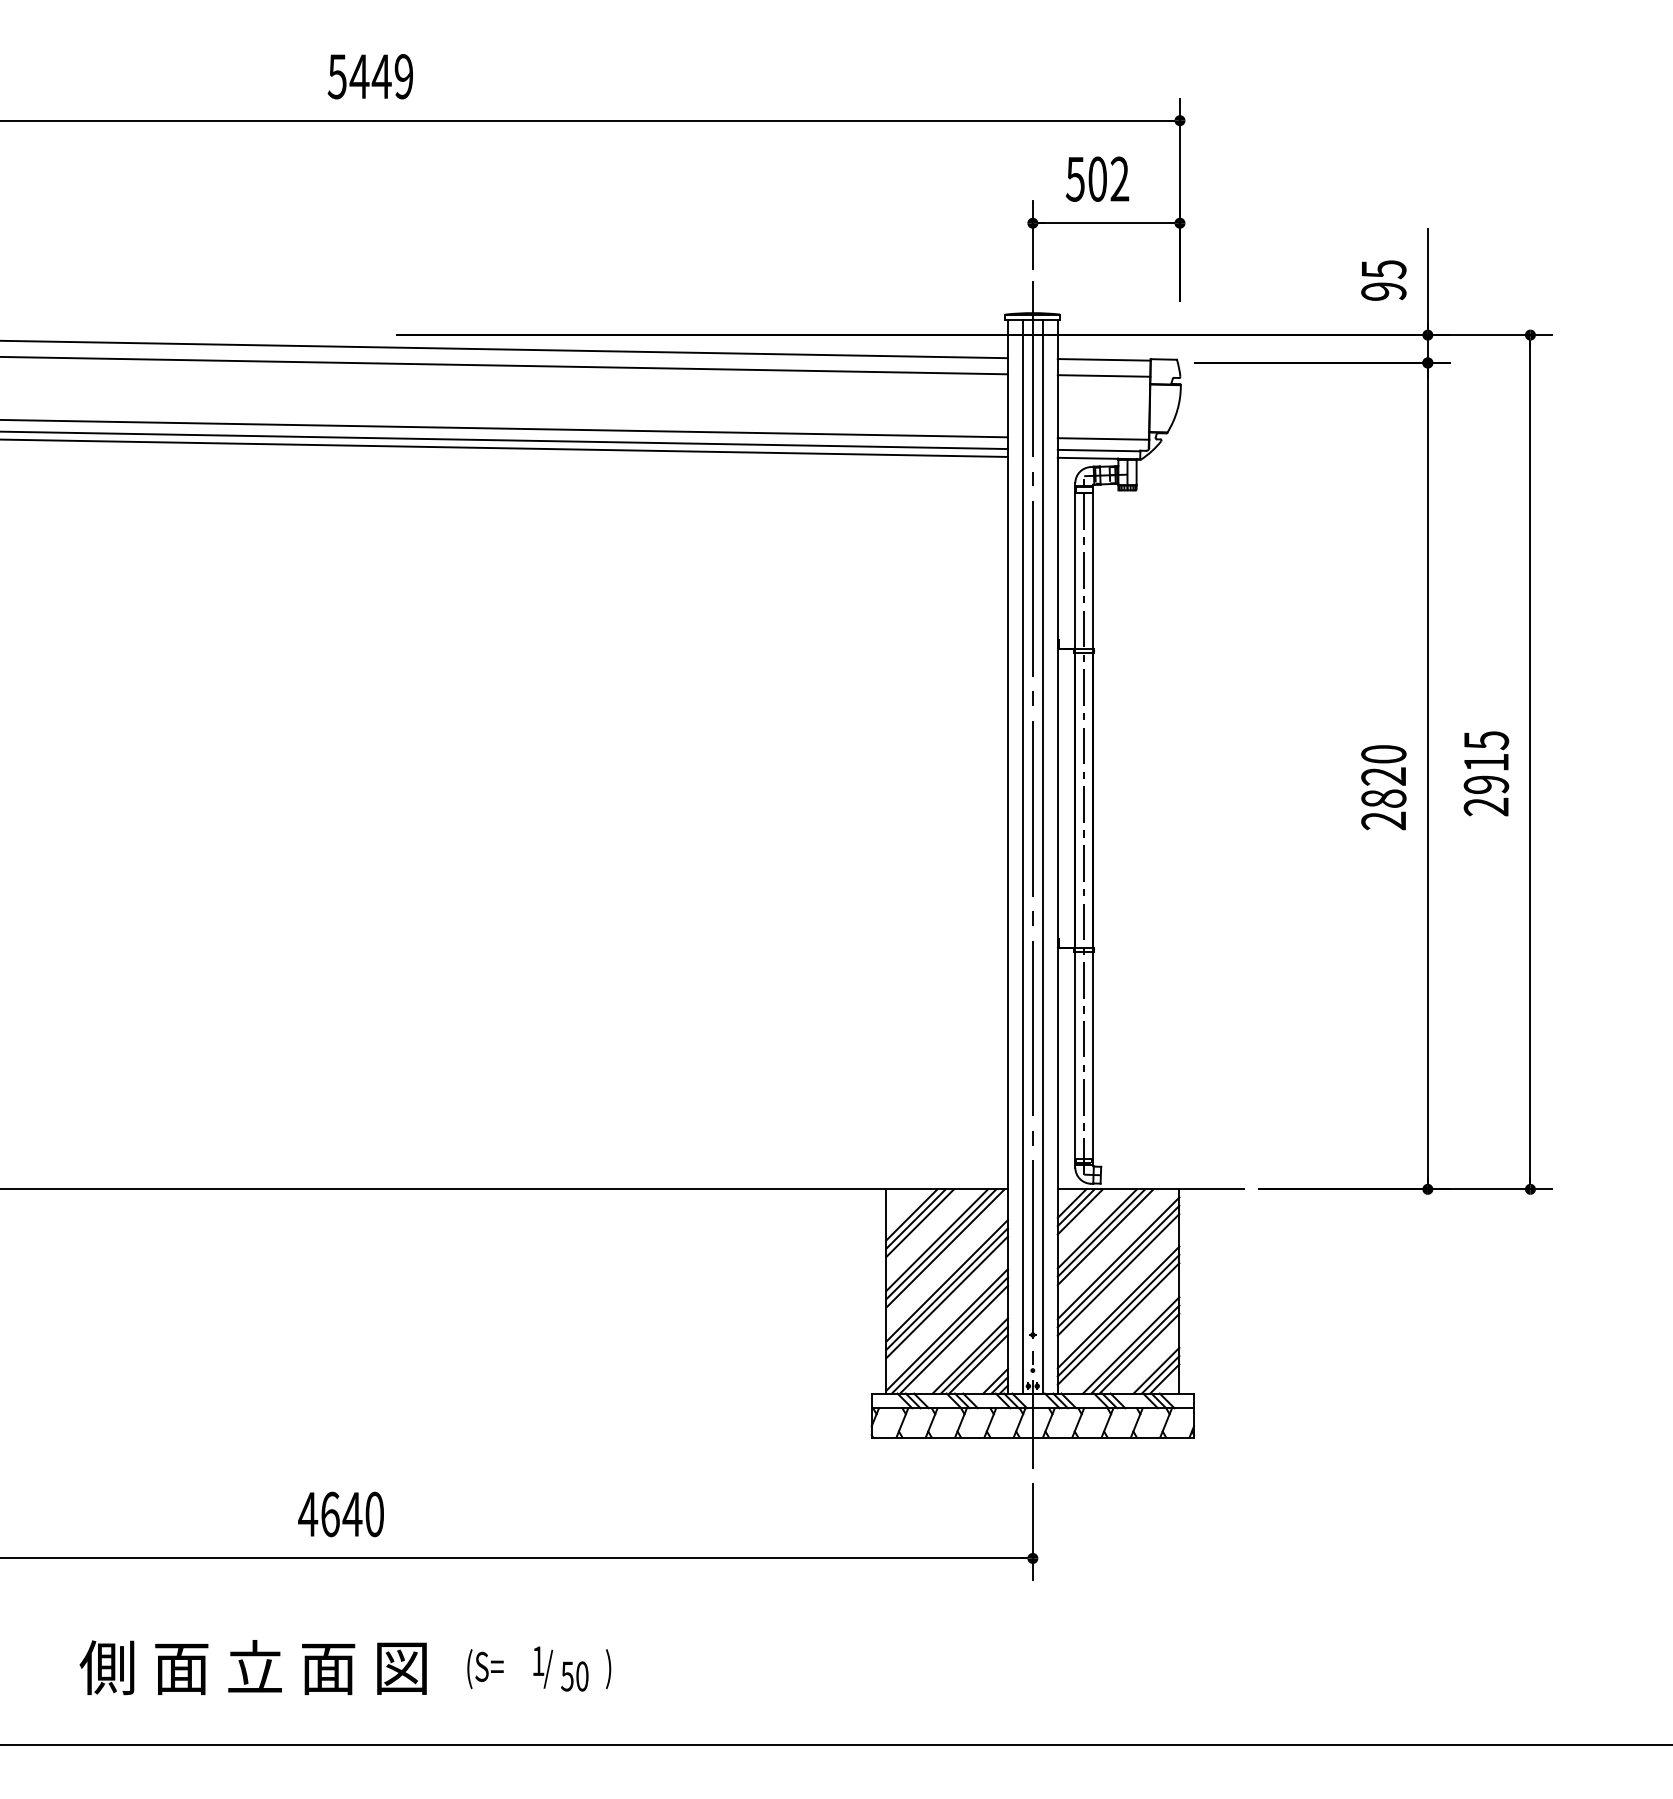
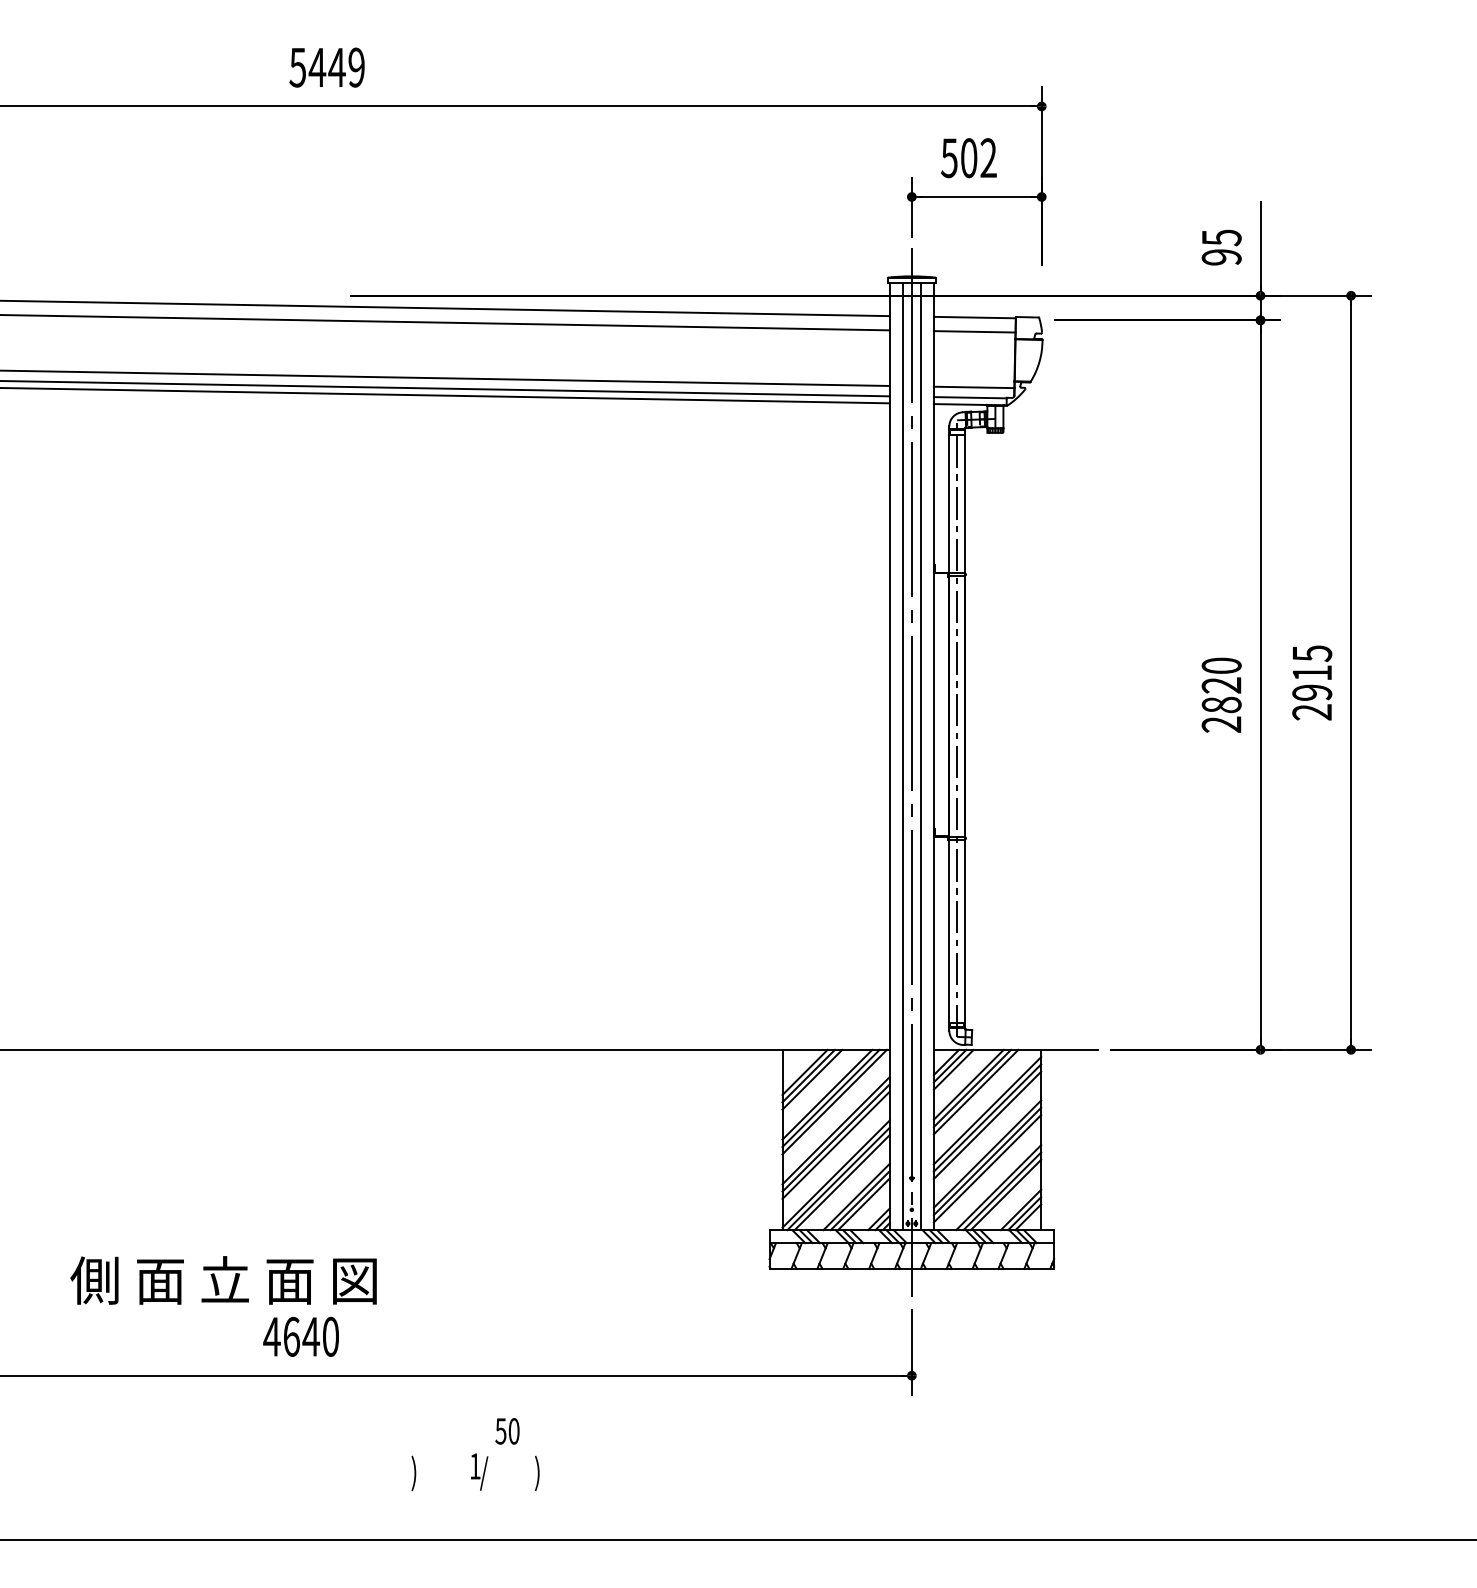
text: (252, 1667) -> (222, 1280), moved
text: (484, 1669) -> (427, 1473), (S= -> )
text: (574, 1676) -> (507, 1431), moved

